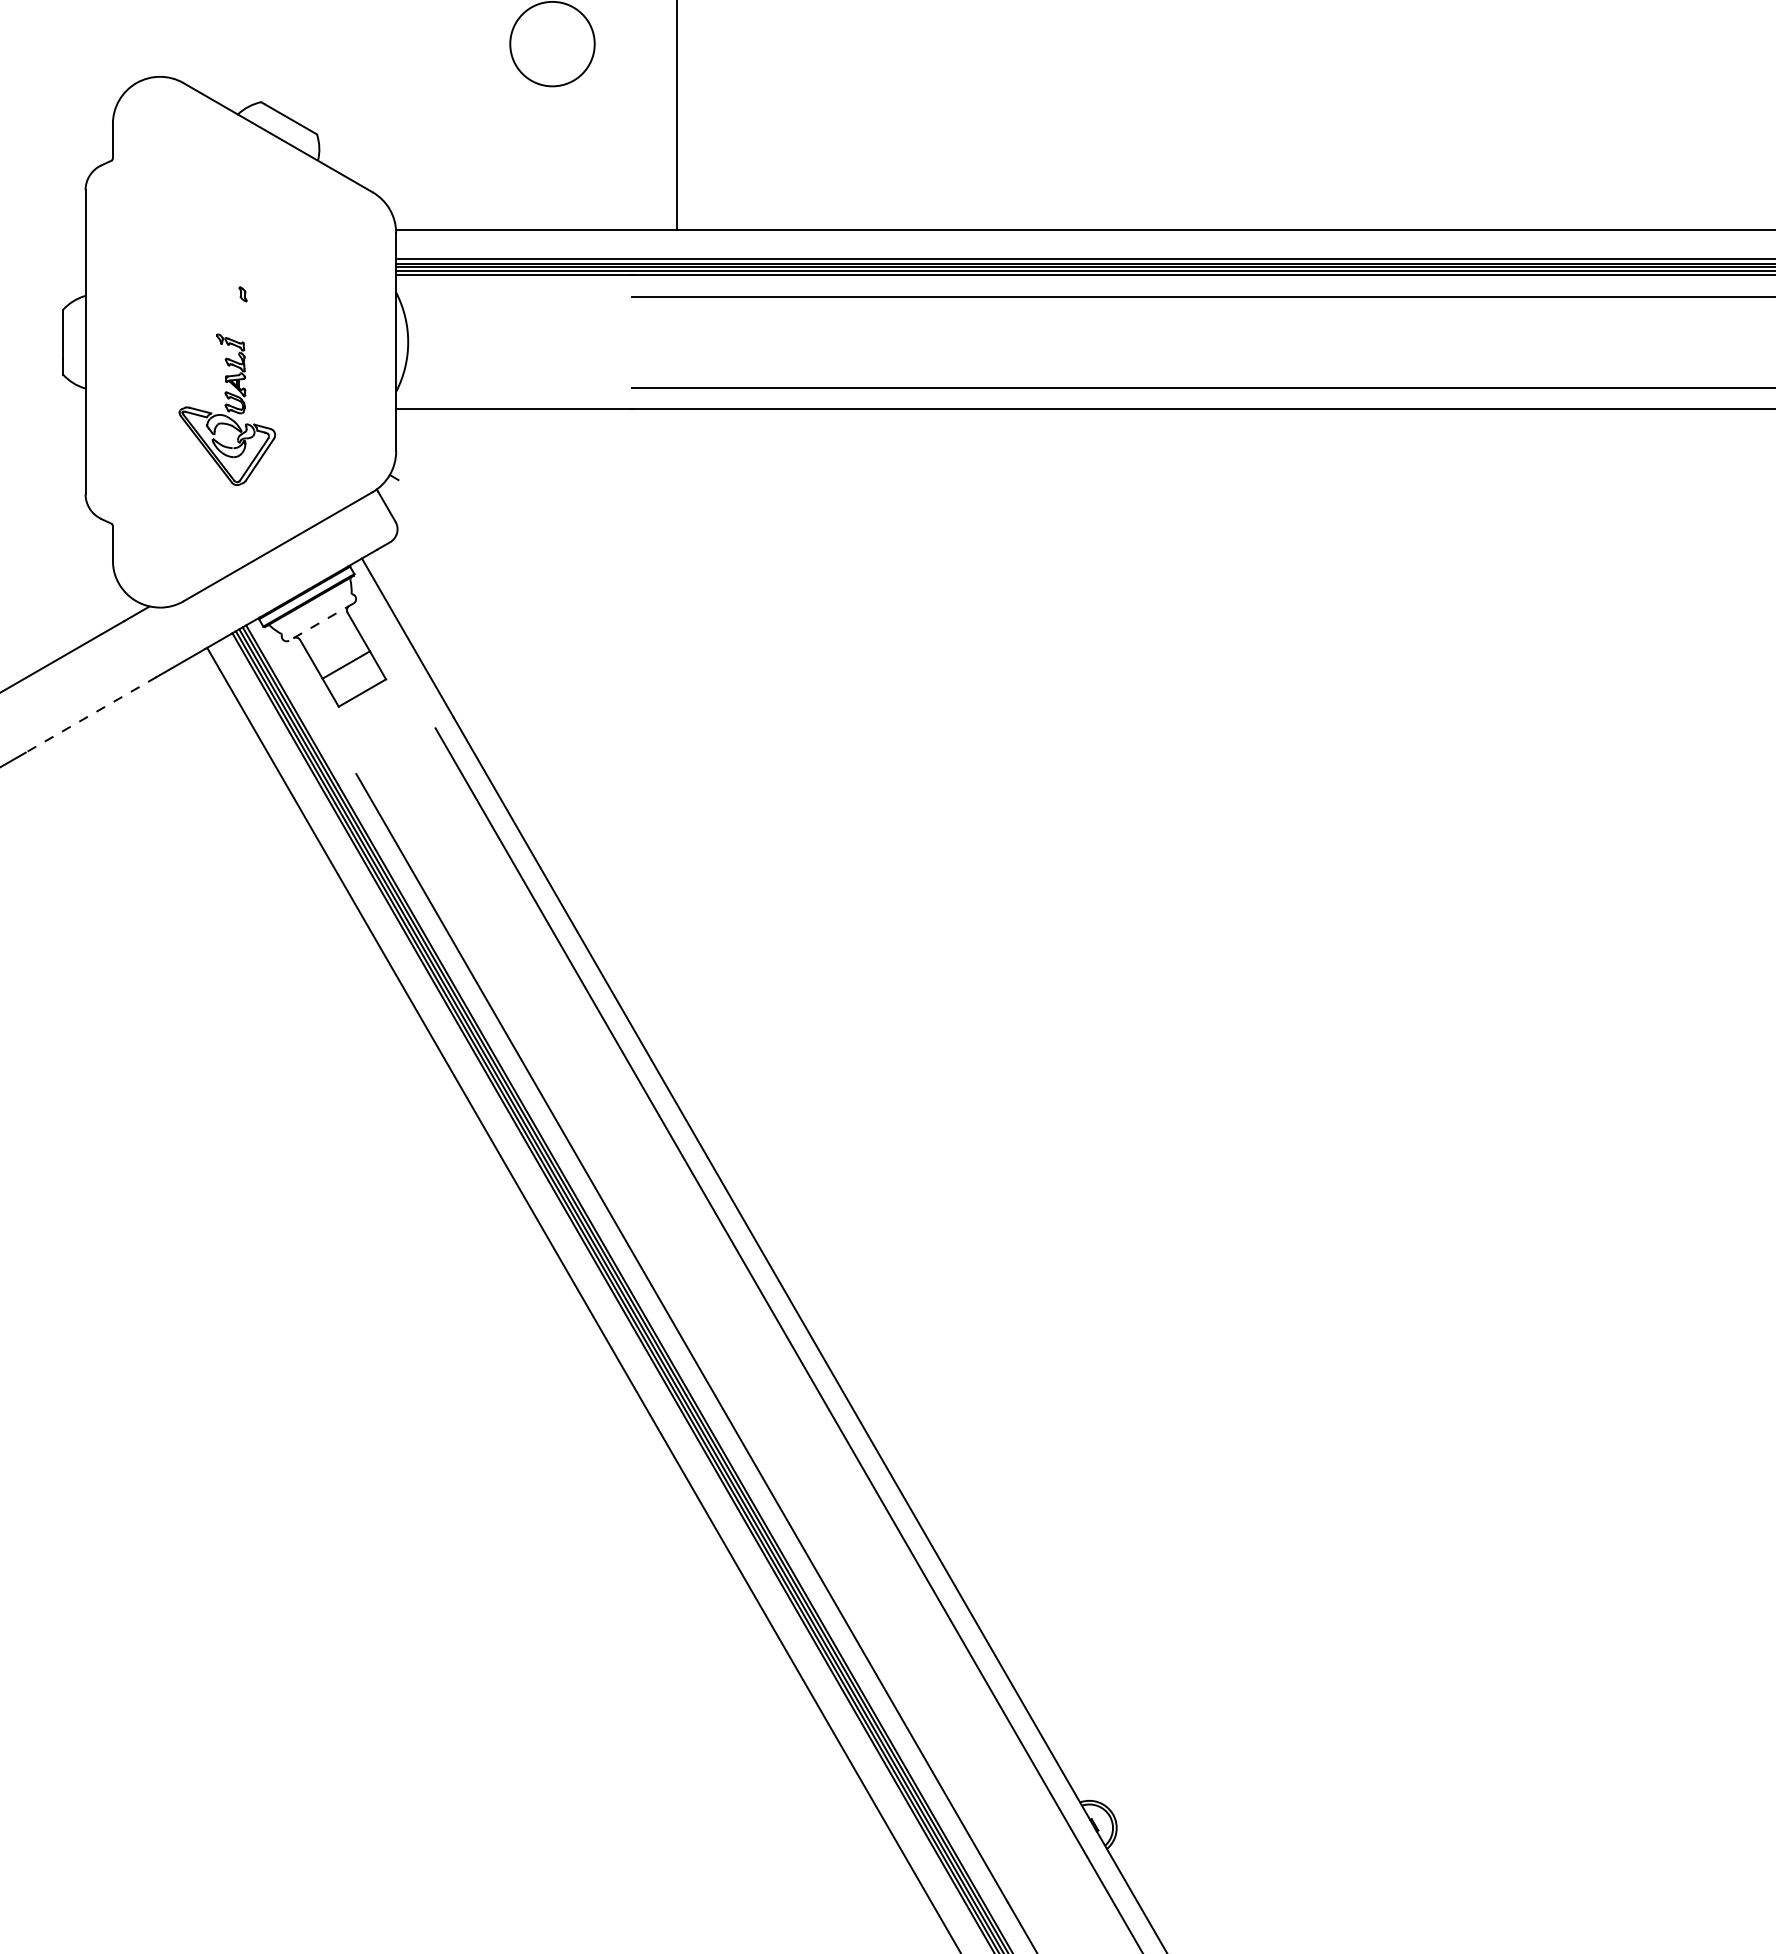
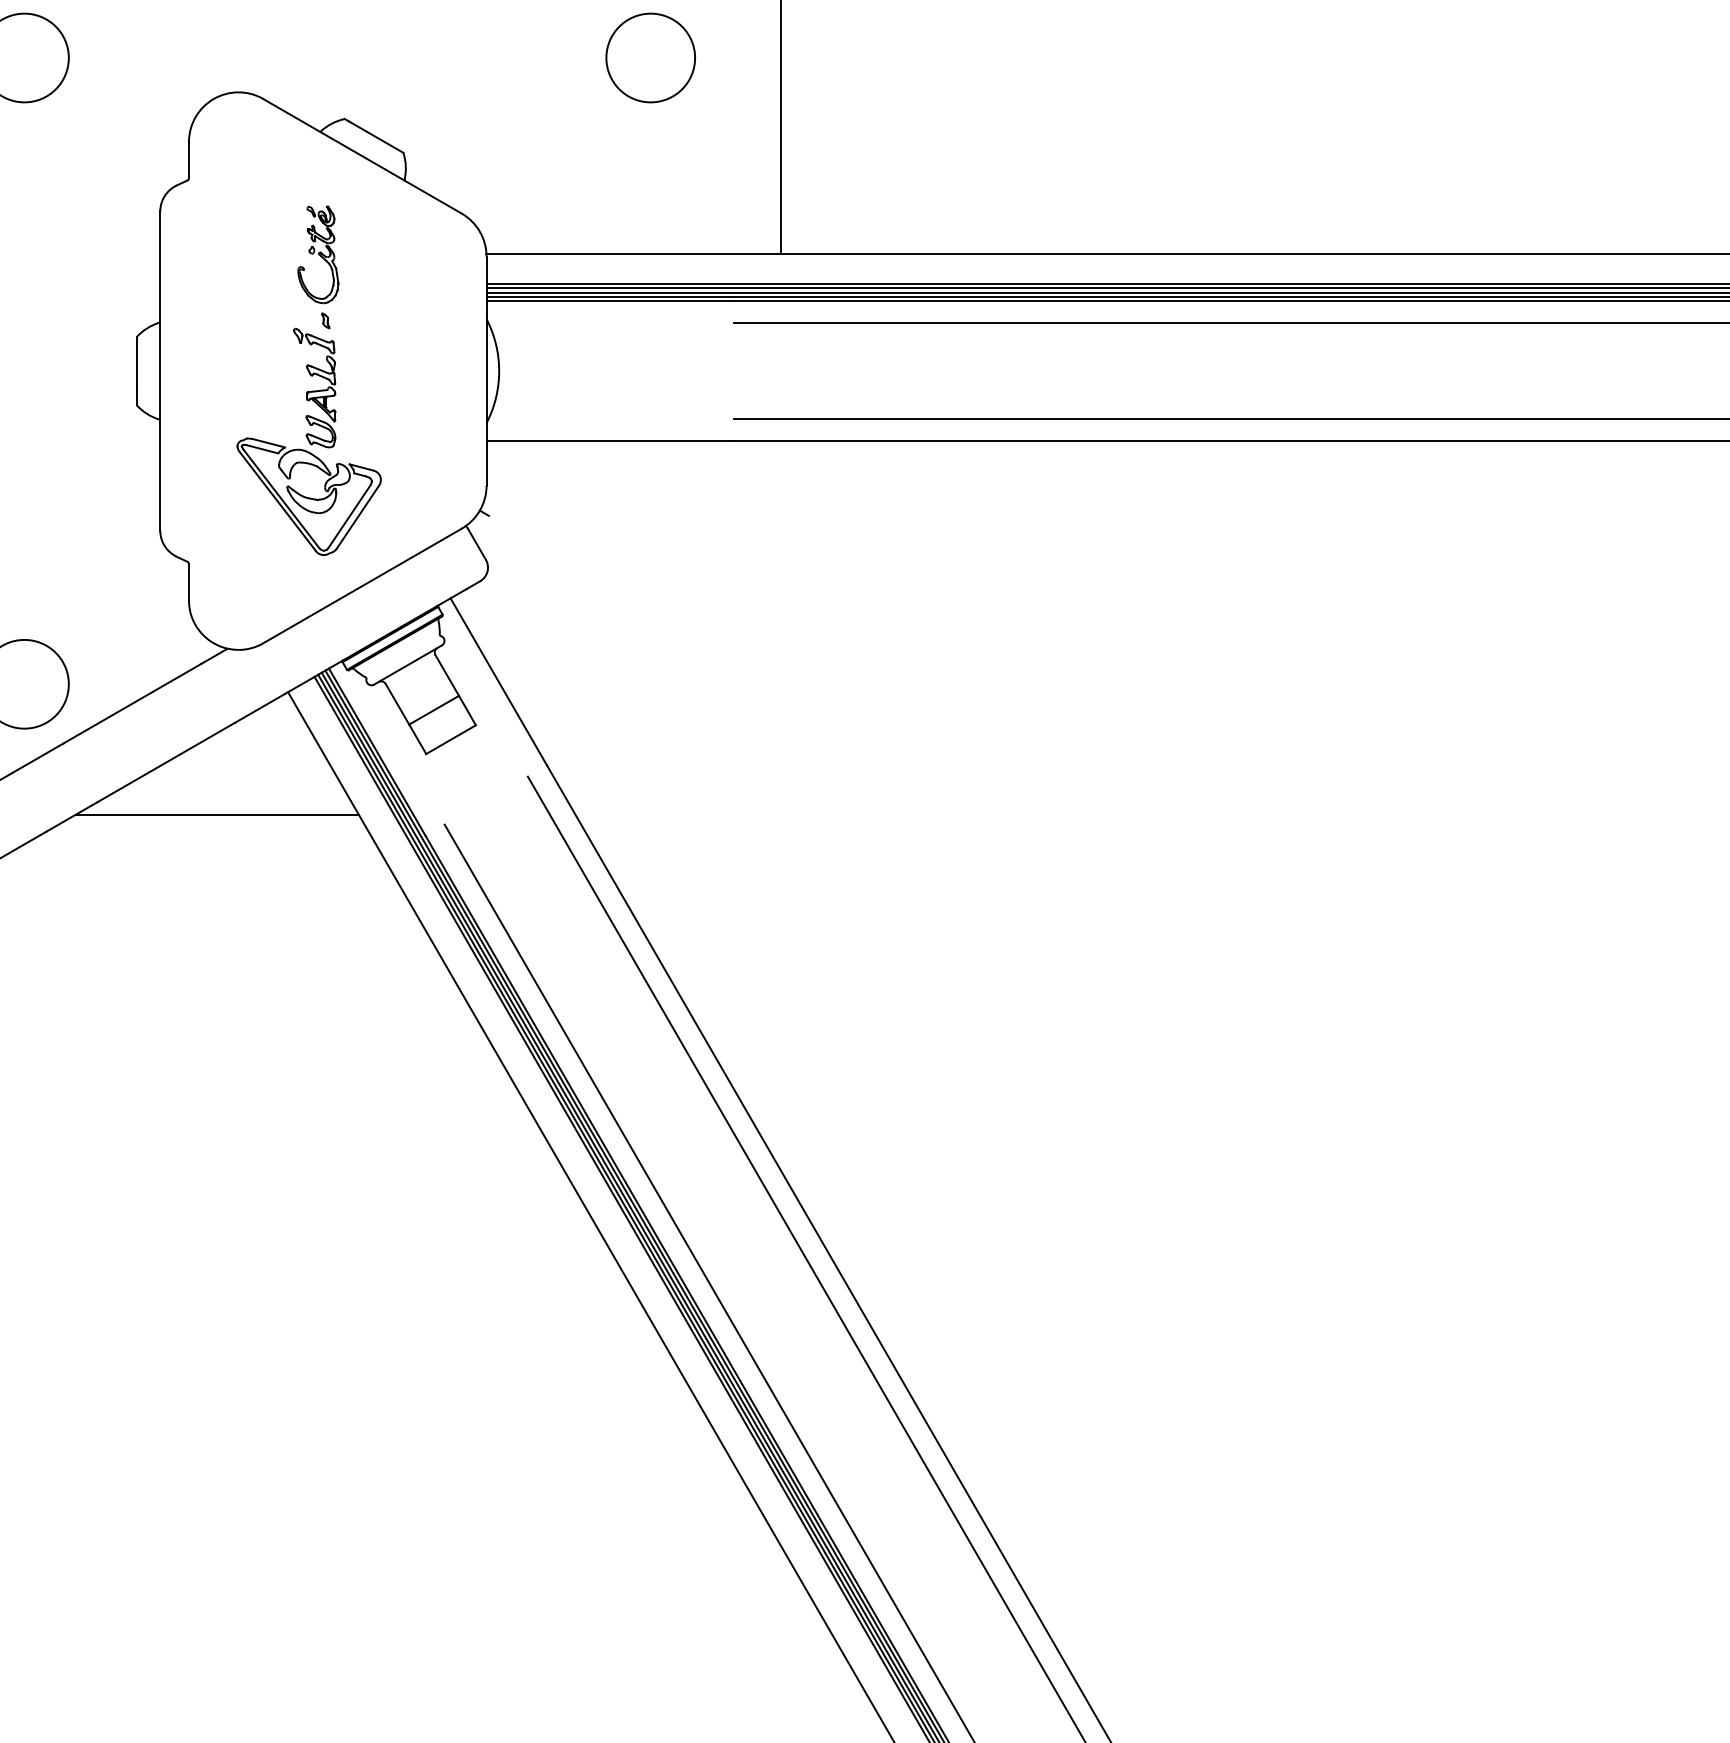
part: (236, 231) -> (318, 254), added
part: (227, 409) -> (309, 441), size x1.43
line: (320, 622) -> (407, 665), dashed -> solid
line: (91, 714) -> (166, 762), dashed -> solid
line: (139, 764) -> (216, 814), added

